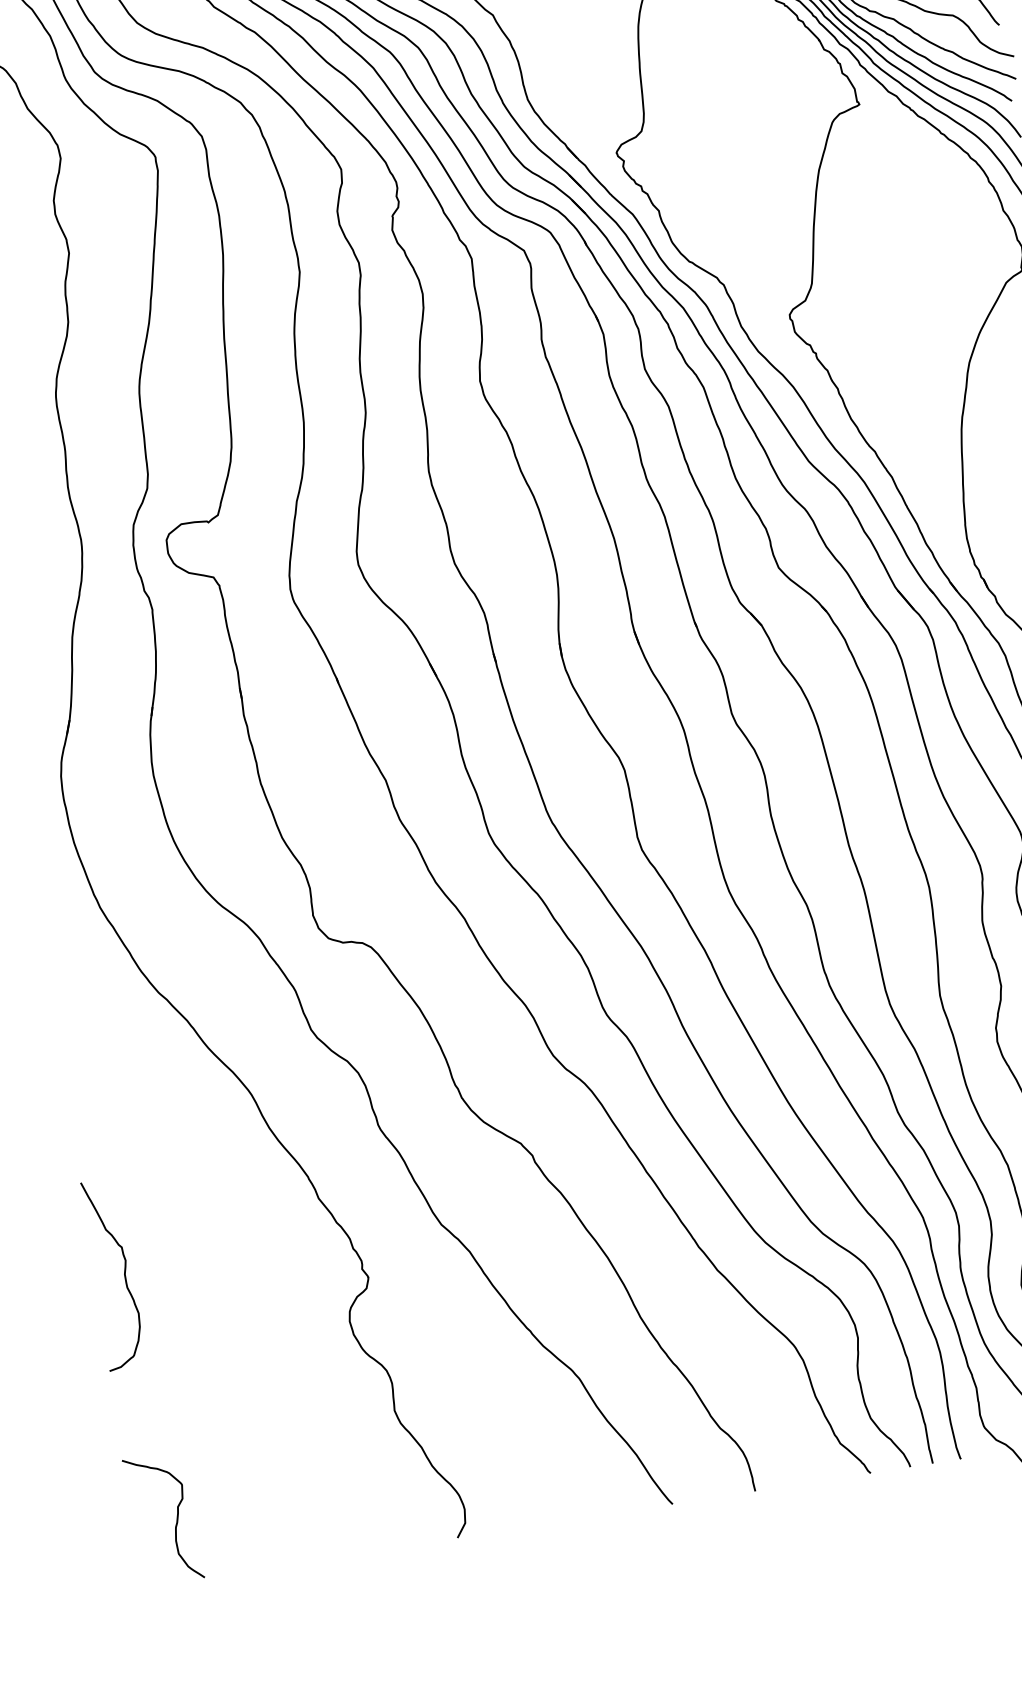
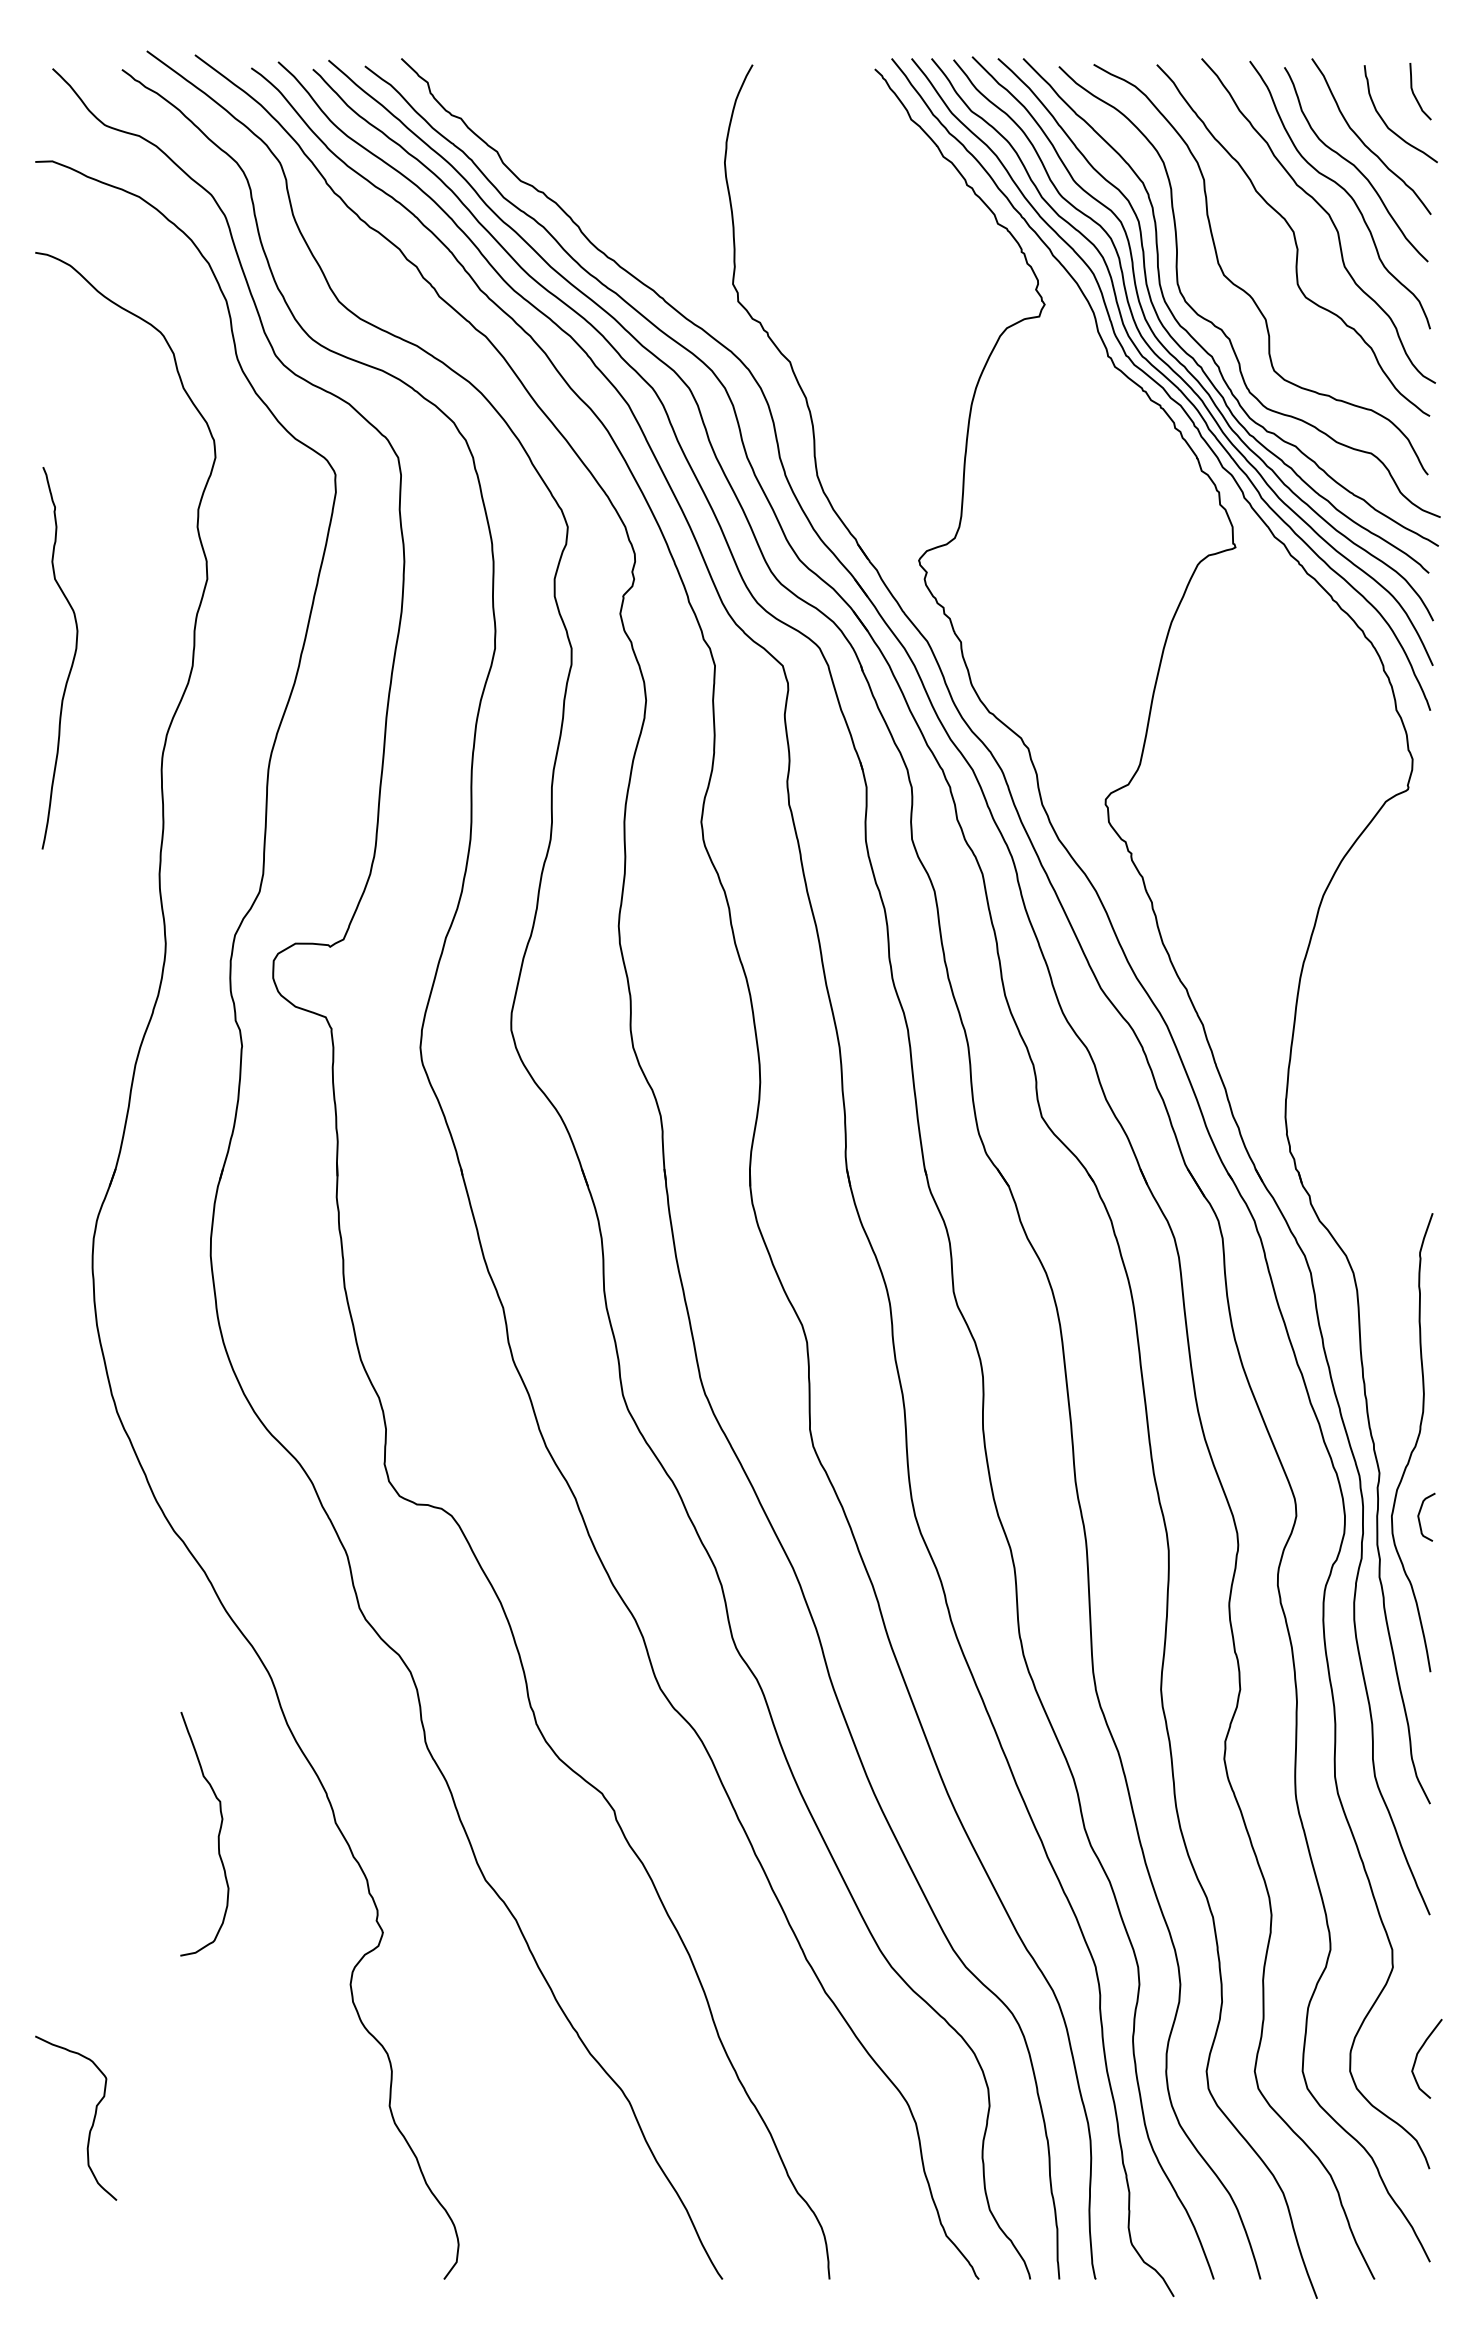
curve: (123, 1274) -> (217, 1836), moved
curve: (176, 1519) -> (92, 2121), moved

